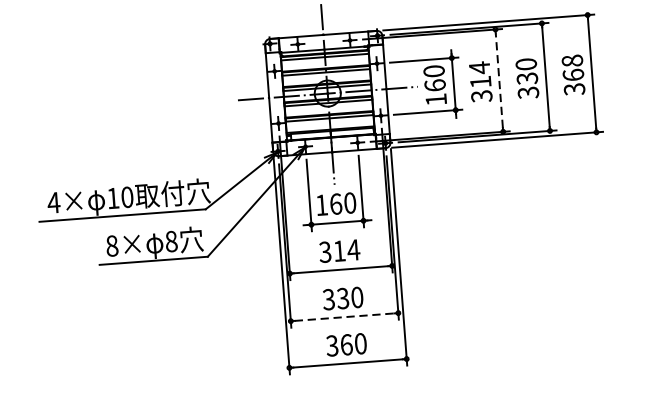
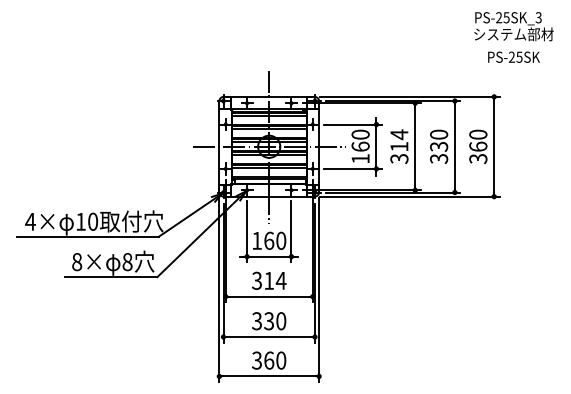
text: (572, 60) -> (478, 134), 368 -> 360
line: (499, 80) -> (415, 146), dashed -> solid
line: (344, 317) -> (269, 337), dashed -> solid

